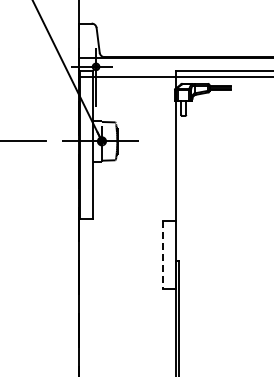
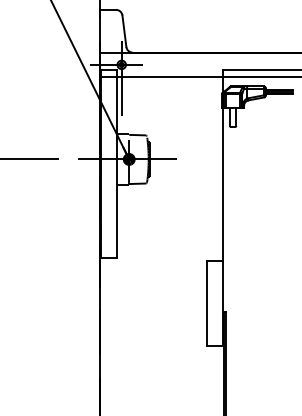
line: (163, 254) -> (207, 303), dashed -> solid

